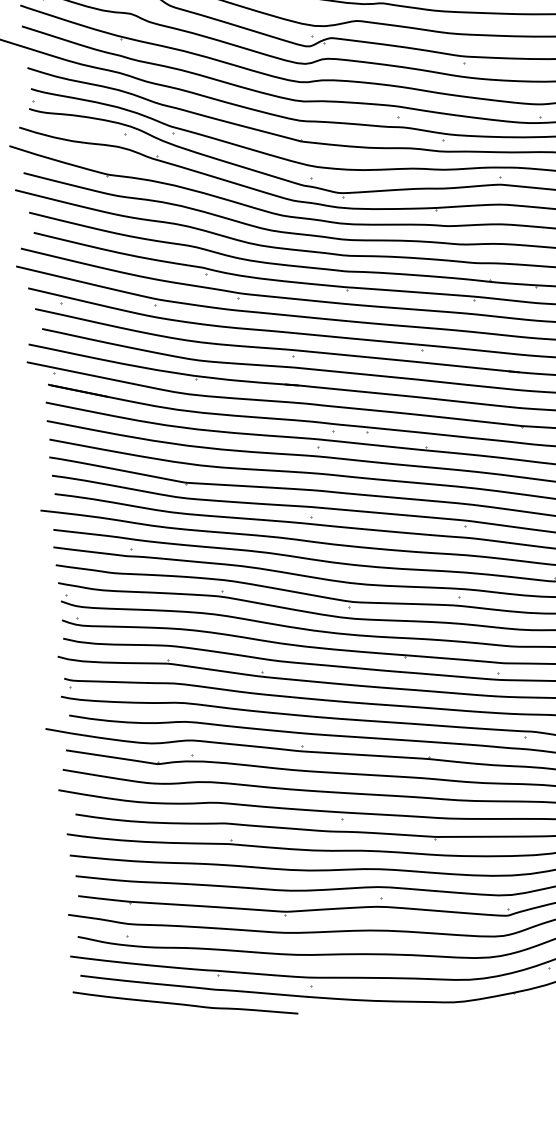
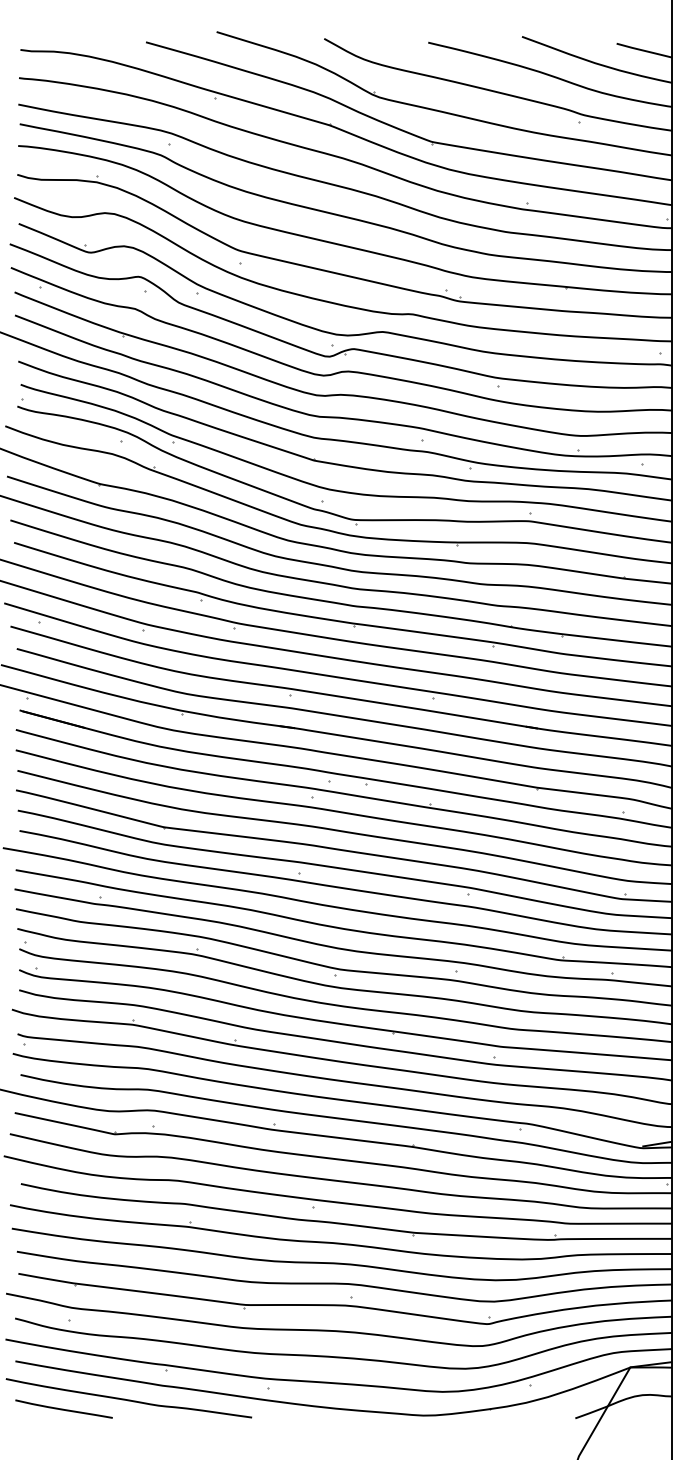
line: (126, 1015) -> (63, 1408), added

